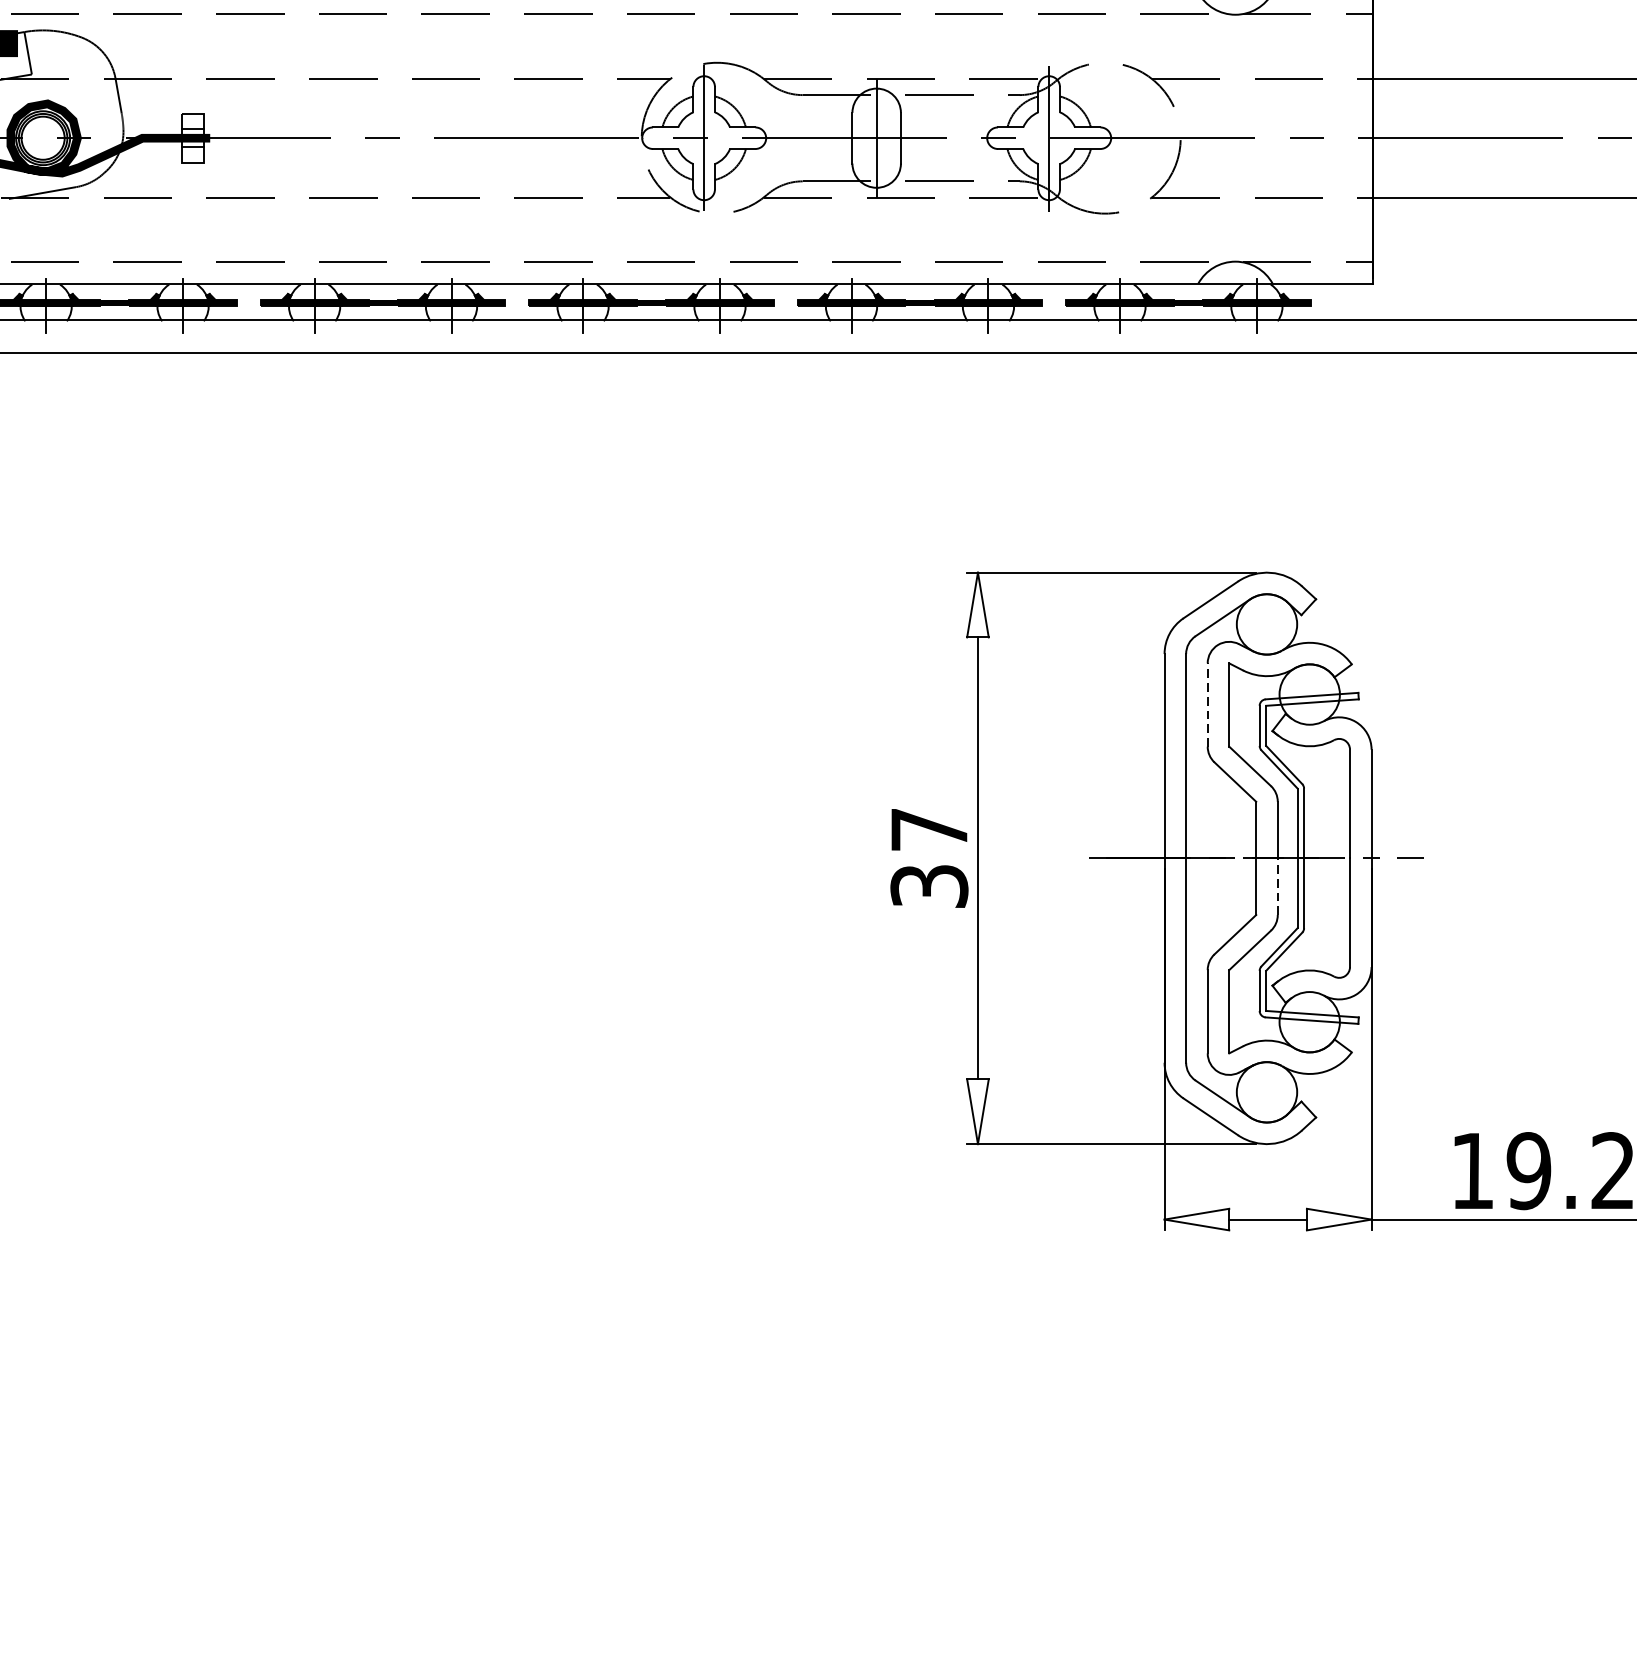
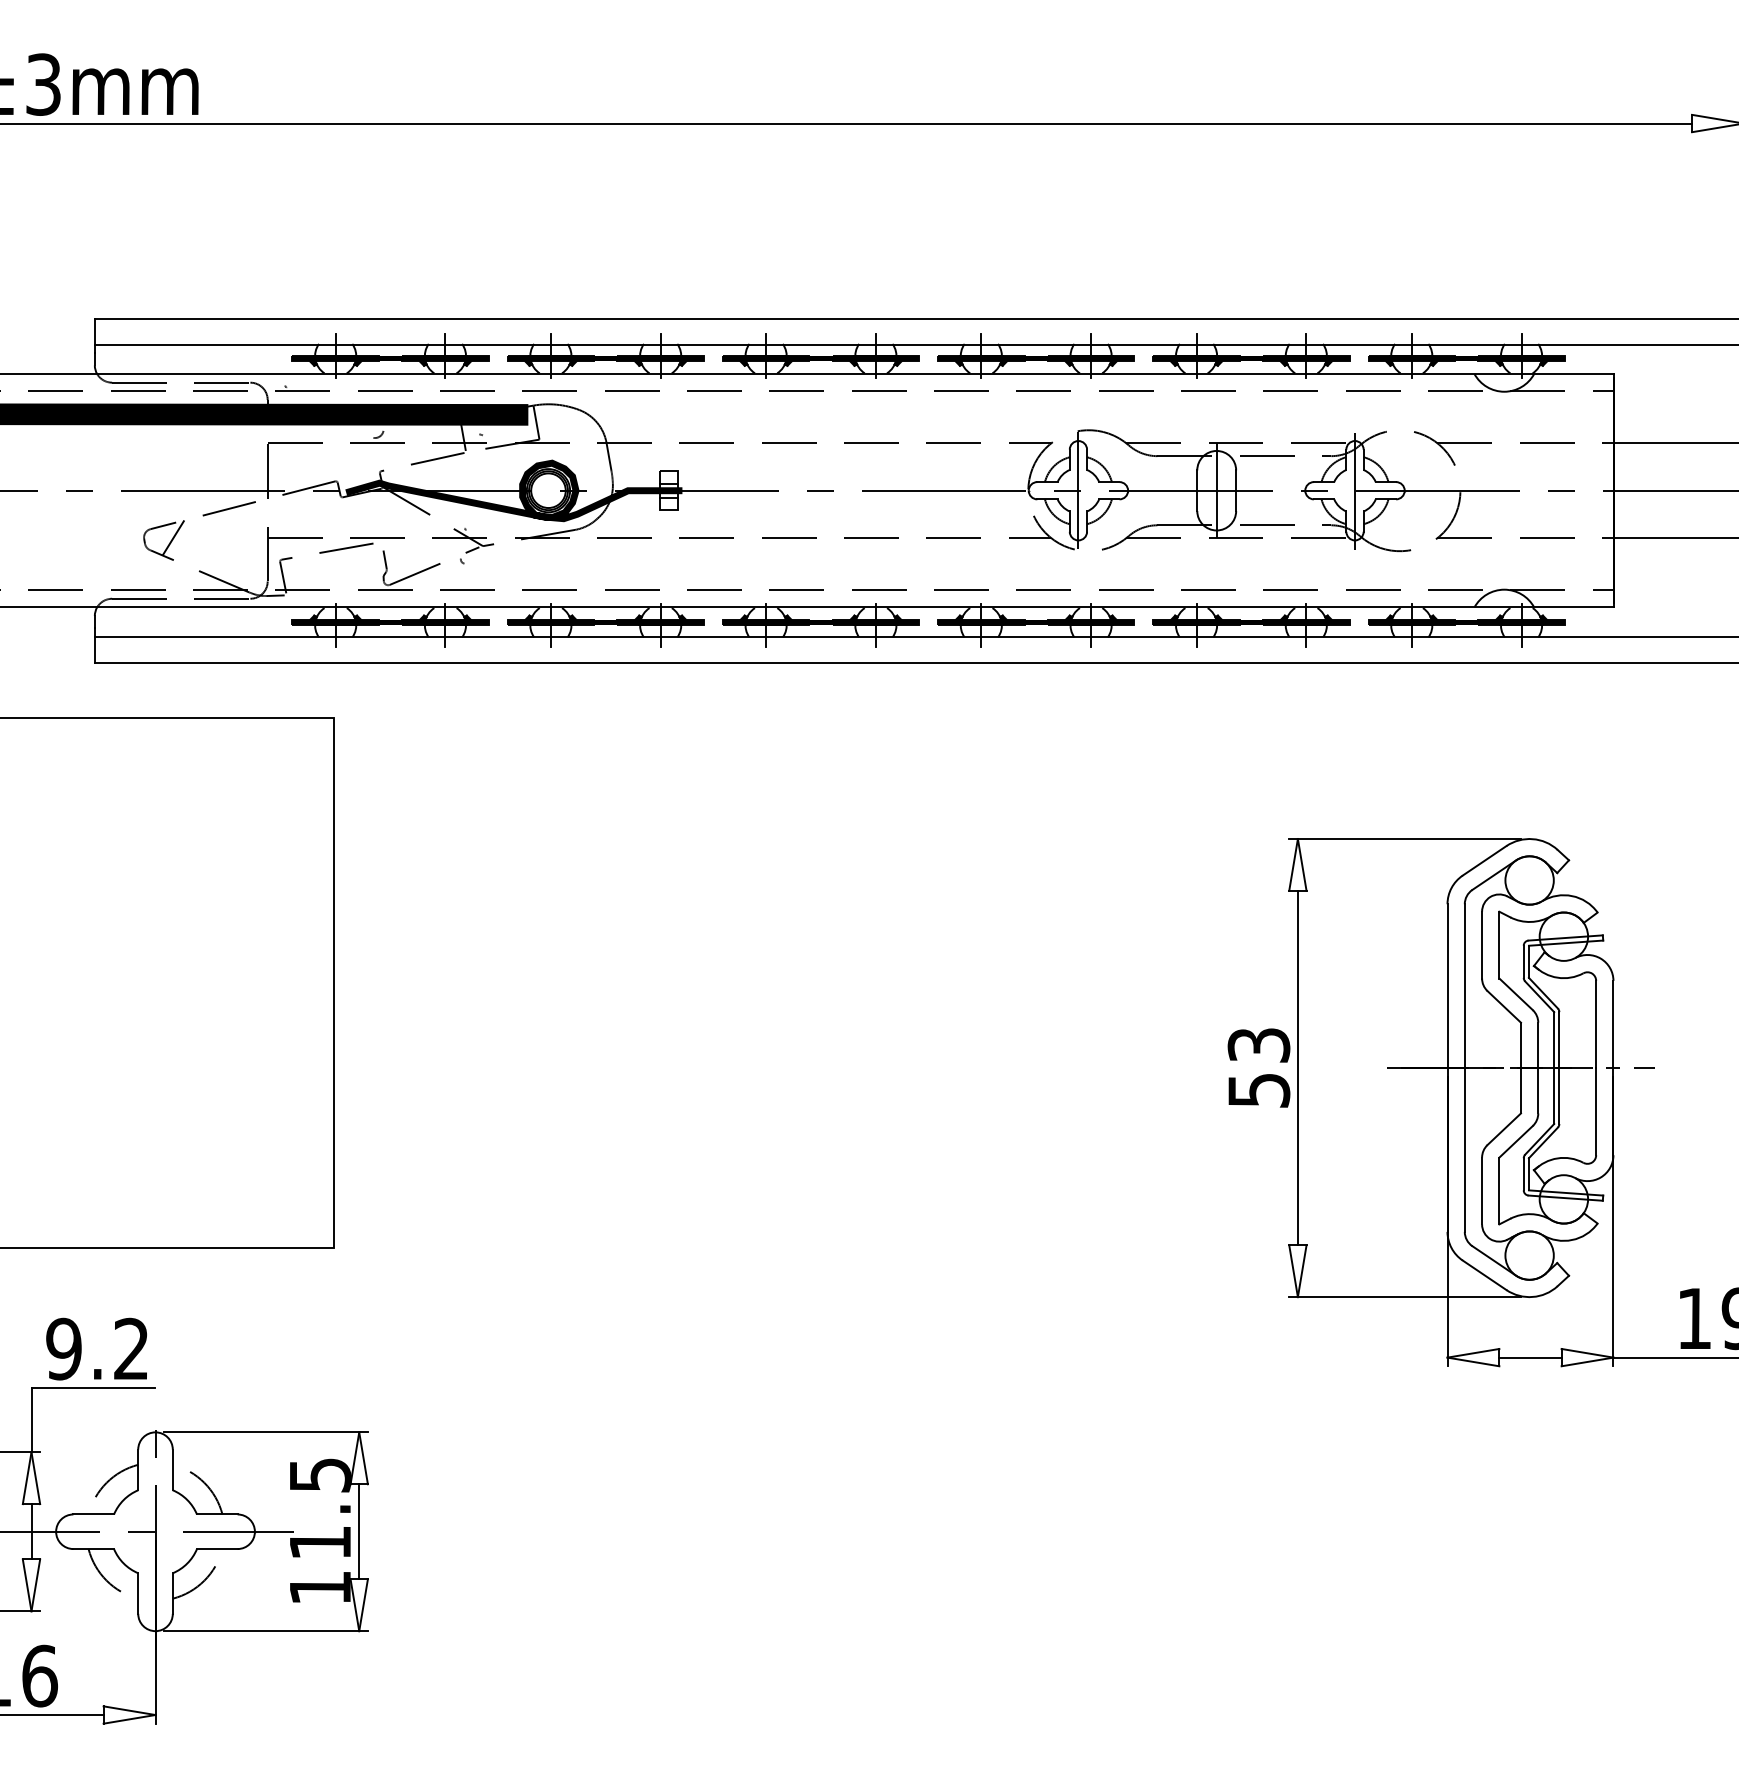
line: (1208, 704) -> (1482, 944), dashed -> solid
text: (928, 857) -> (1258, 1067), 37 -> 53
line: (1278, 886) -> (1538, 1090), dashed -> solid

